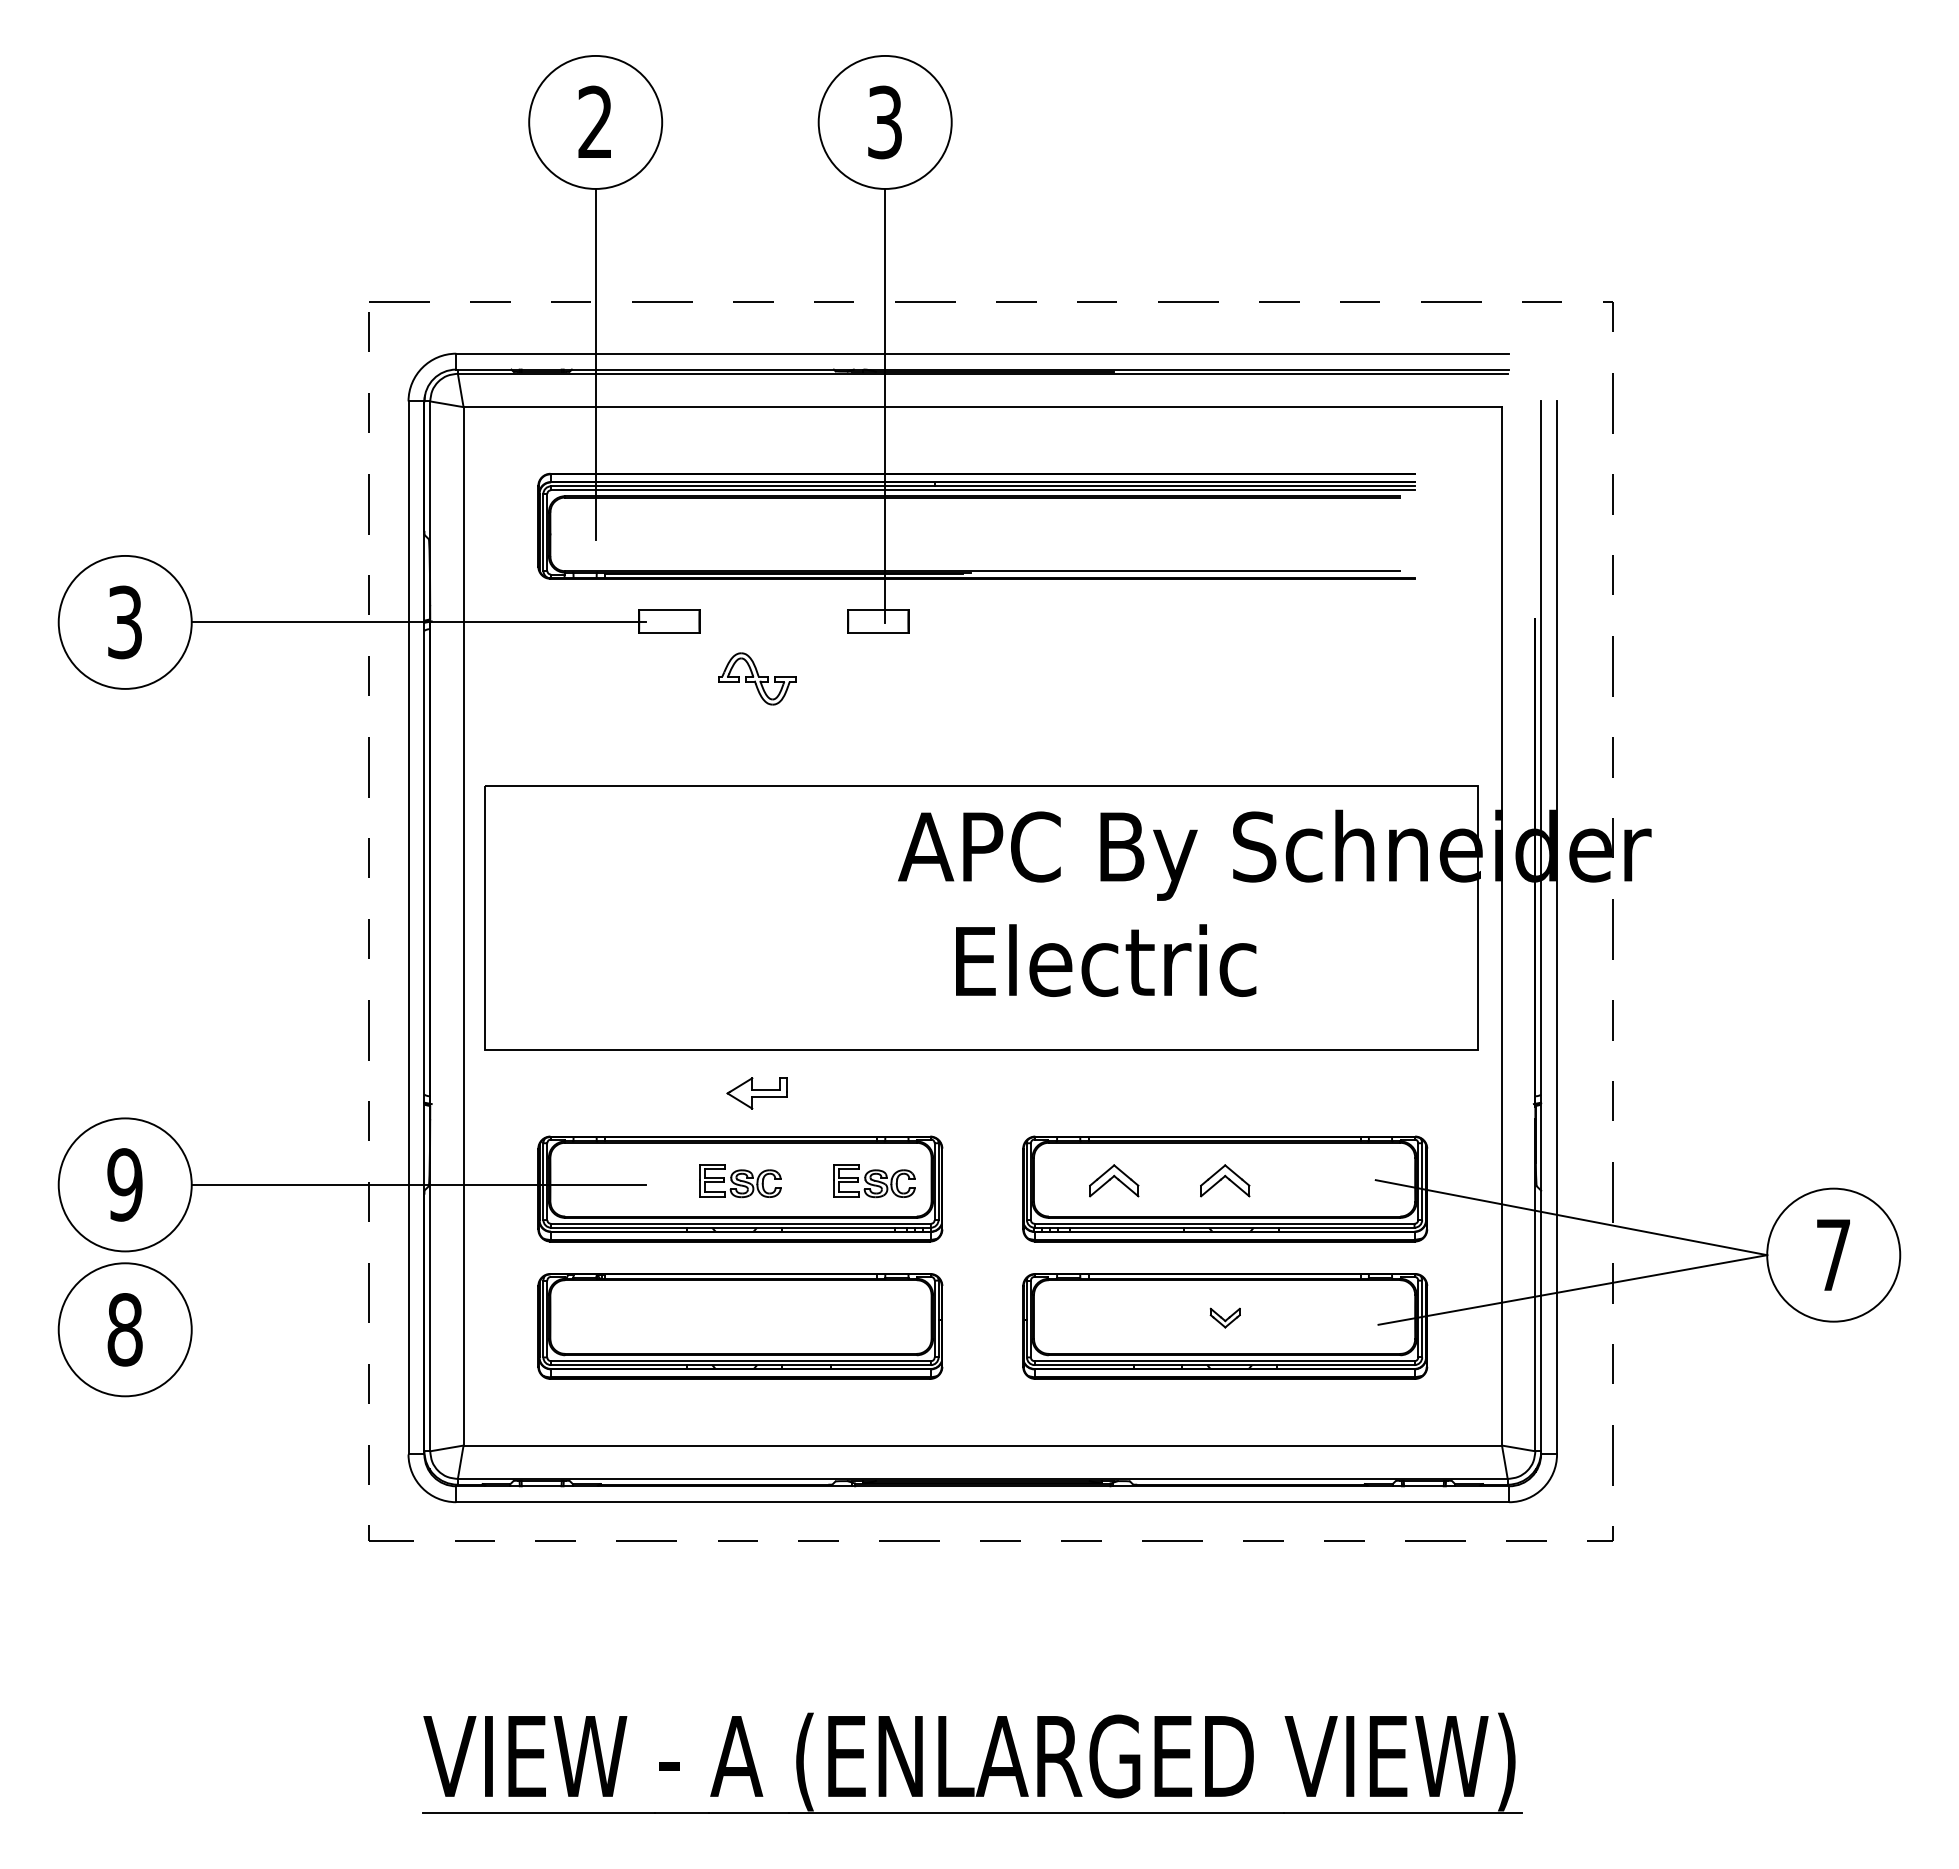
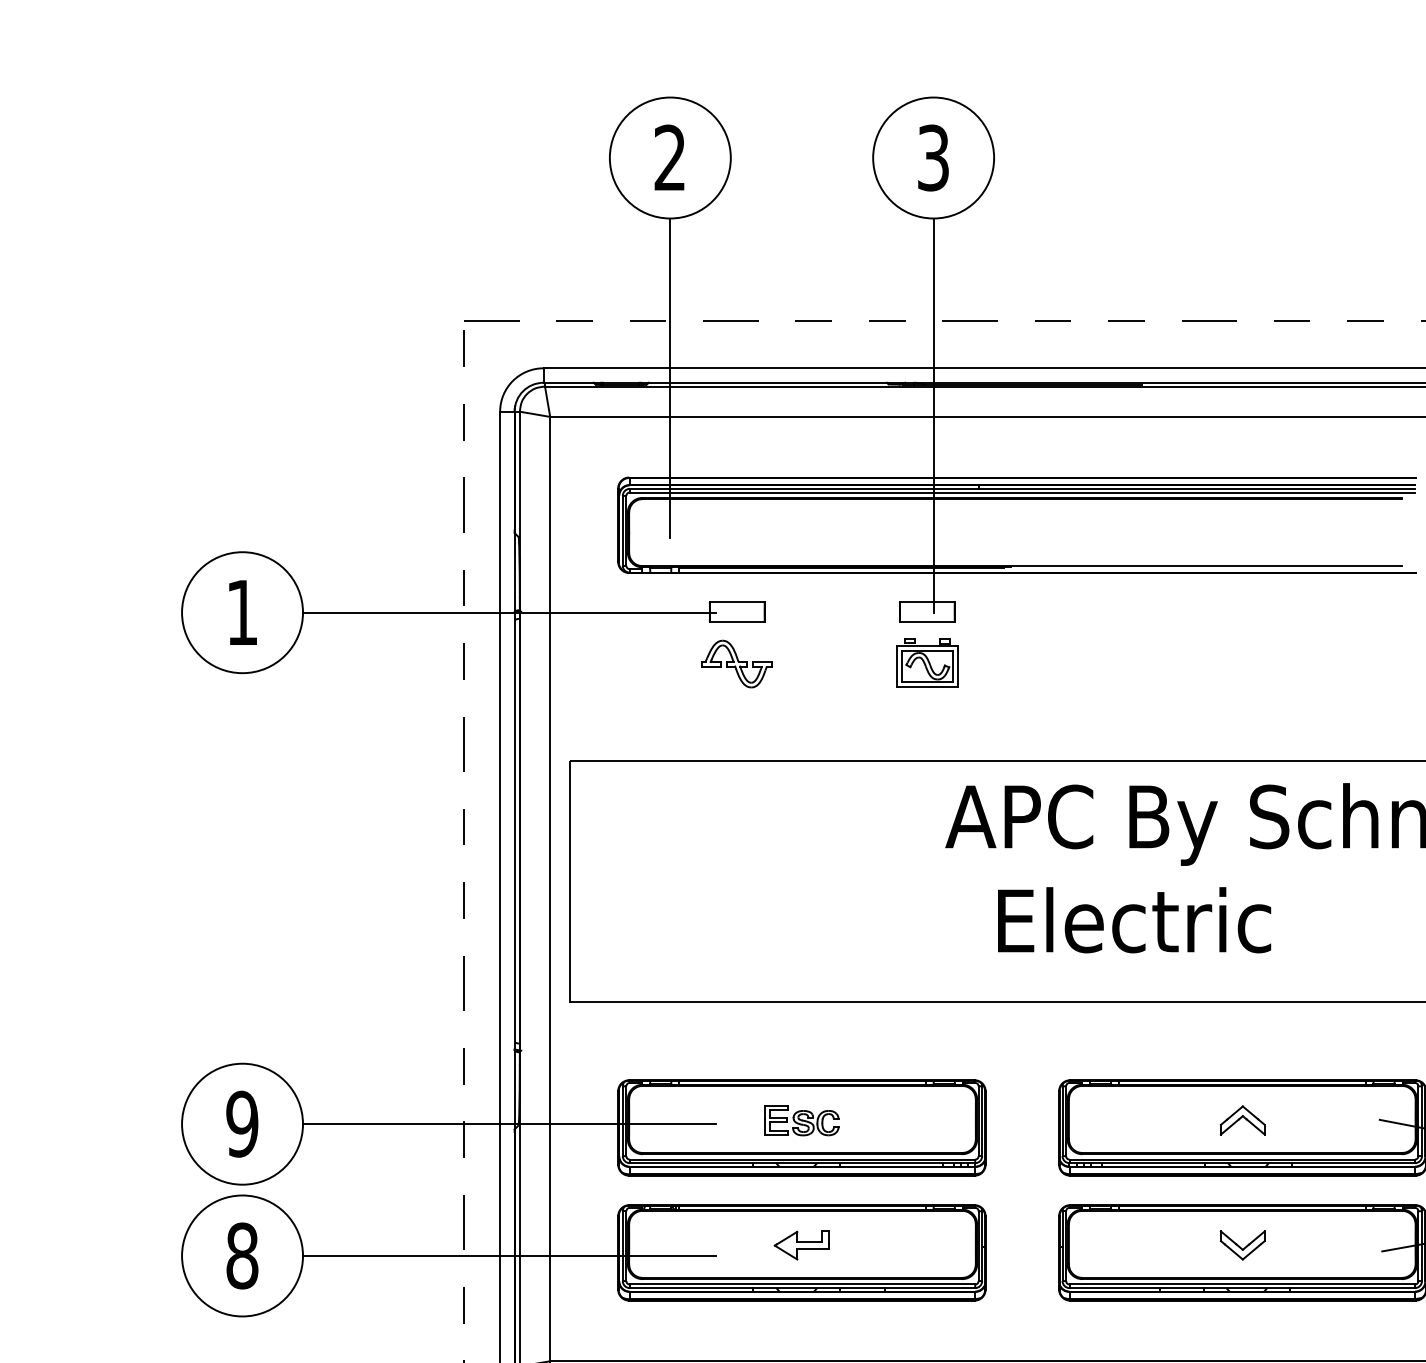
text: (124, 622) -> (241, 612), 3 -> 1
part: (877, 677) -> (926, 662), added
part: (757, 678) -> (737, 663), moved
part: (756, 1093) -> (801, 1245), moved
part: (1114, 1180) -> (1142, 1120), removed
part: (874, 1181) -> (923, 1121), removed
part: (1225, 1317) -> (1243, 1244), size x1.67
line: (418, 1329) -> (509, 1255), added

